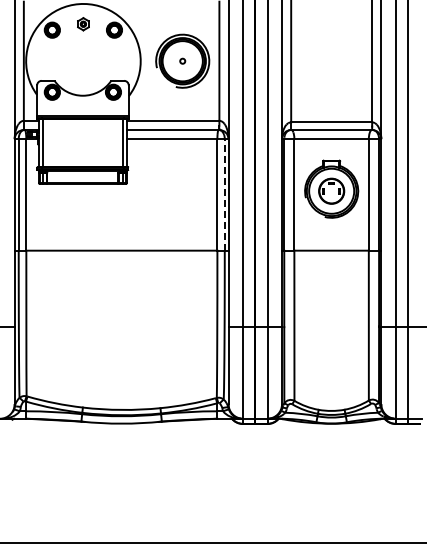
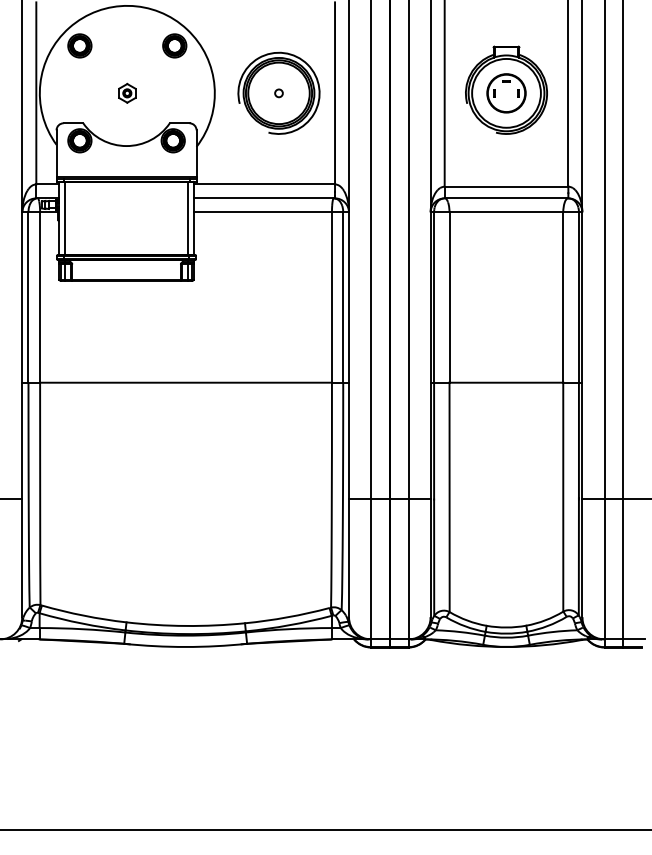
part: (83, 24) -> (127, 93), moved
part: (331, 188) -> (506, 89), moved
line: (224, 194) -> (342, 296), dashed -> solid

